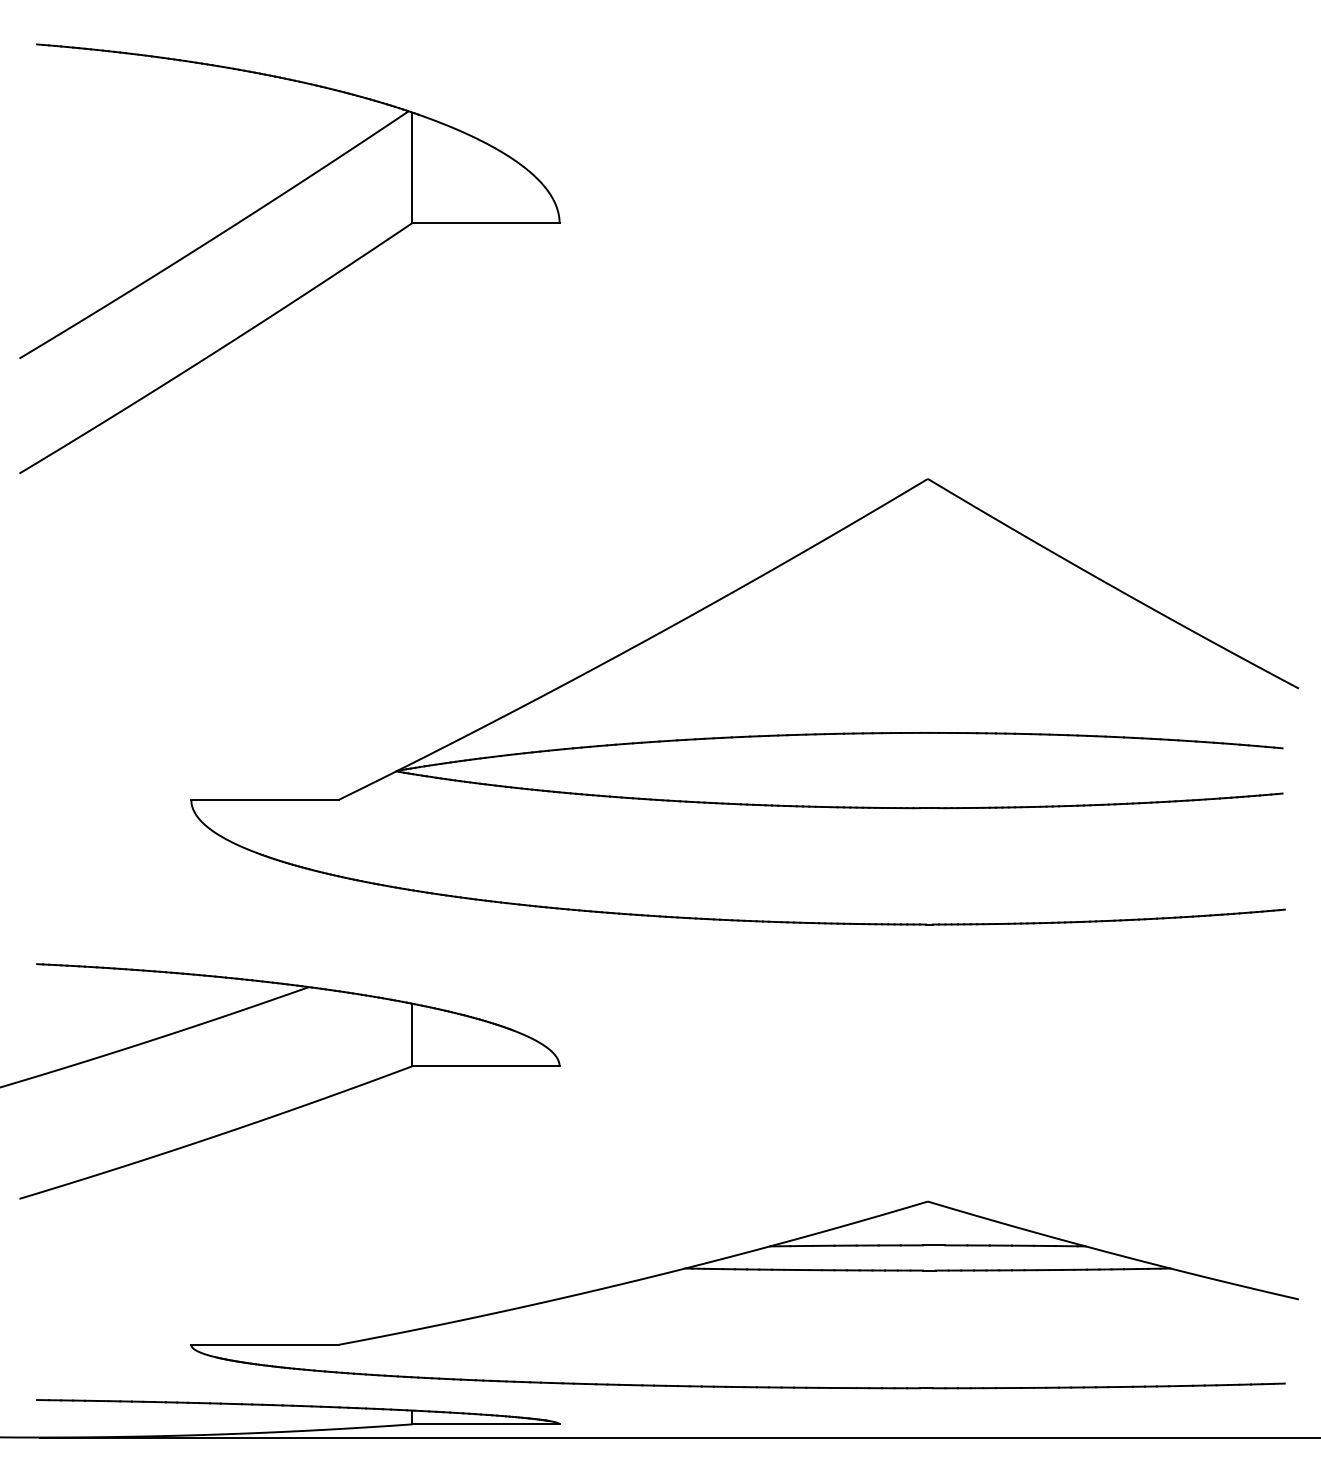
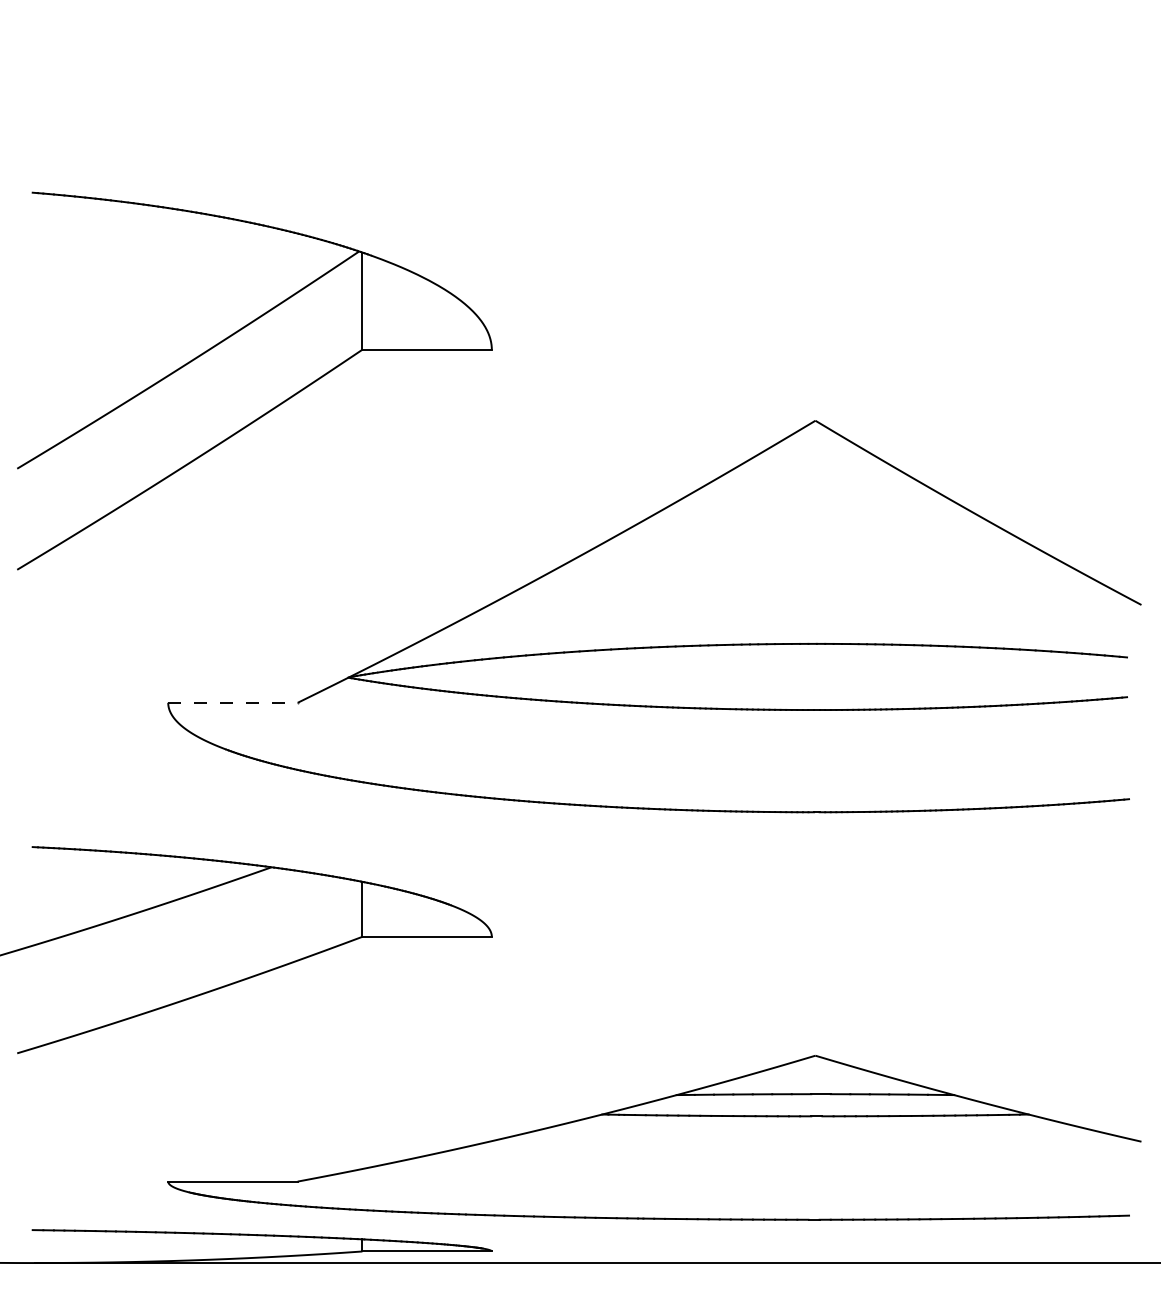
part: (310, 289) -> (272, 408), moved
line: (264, 800) -> (232, 703), solid -> dashed

